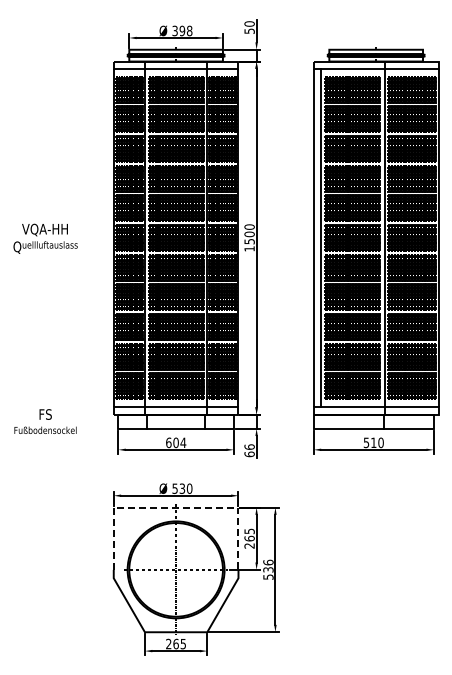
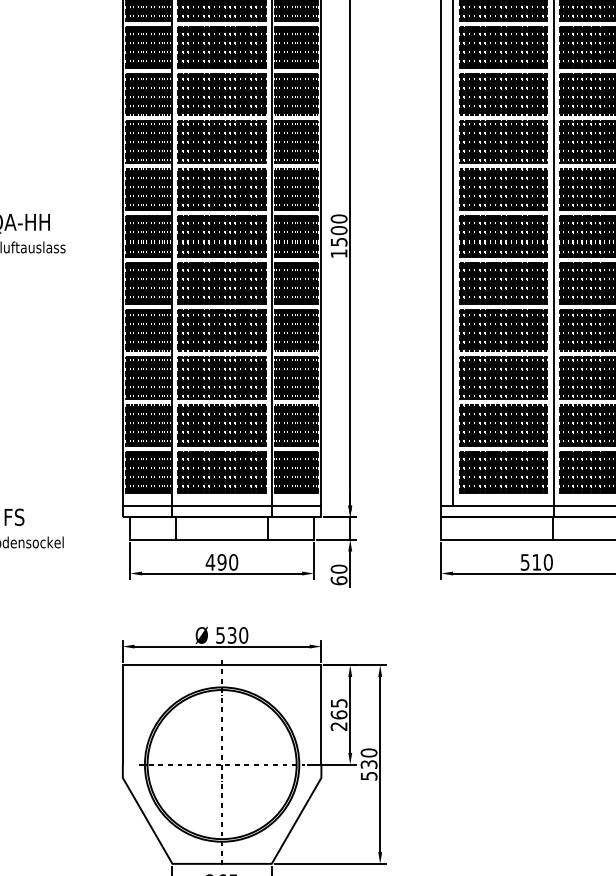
text: (175, 442) -> (221, 561), 604 -> 490
text: (249, 446) -> (338, 568), 66 -> 60
line: (176, 507) -> (222, 665), dashed -> solid
text: (268, 562) -> (369, 752), 536 -> 530

